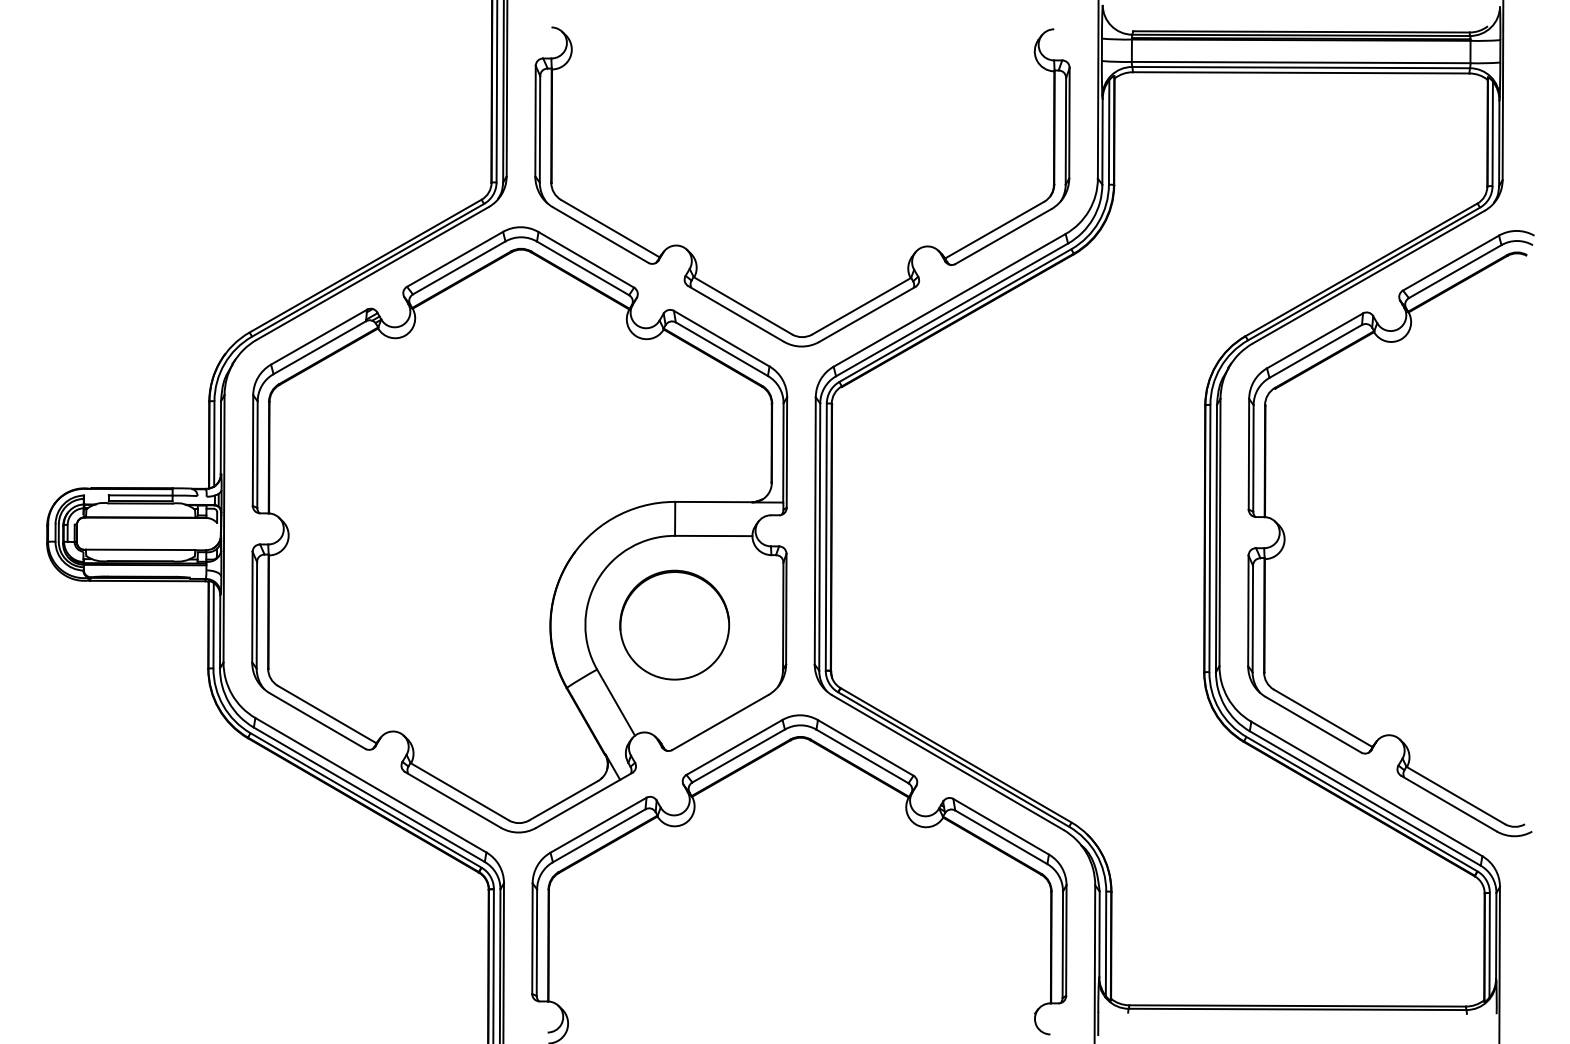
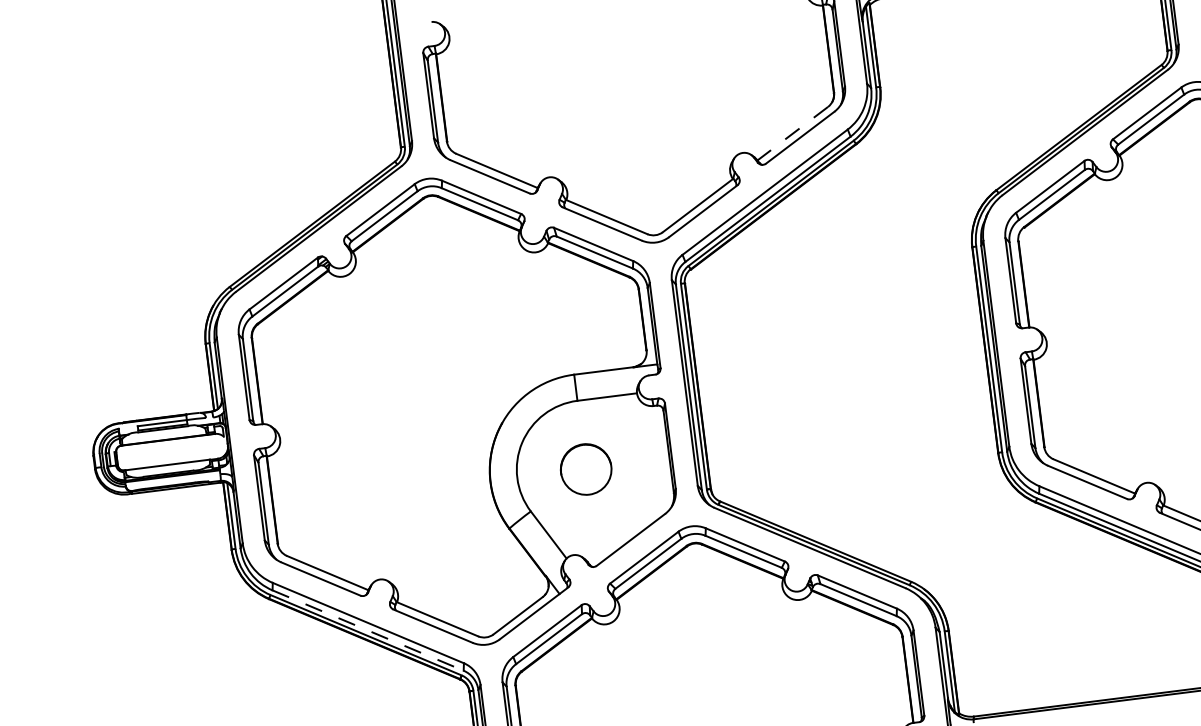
line: (994, 230) -> (792, 133), solid -> dashed
part: (674, 624) -> (585, 469), size x0.6
line: (369, 794) -> (368, 630), solid -> dashed

